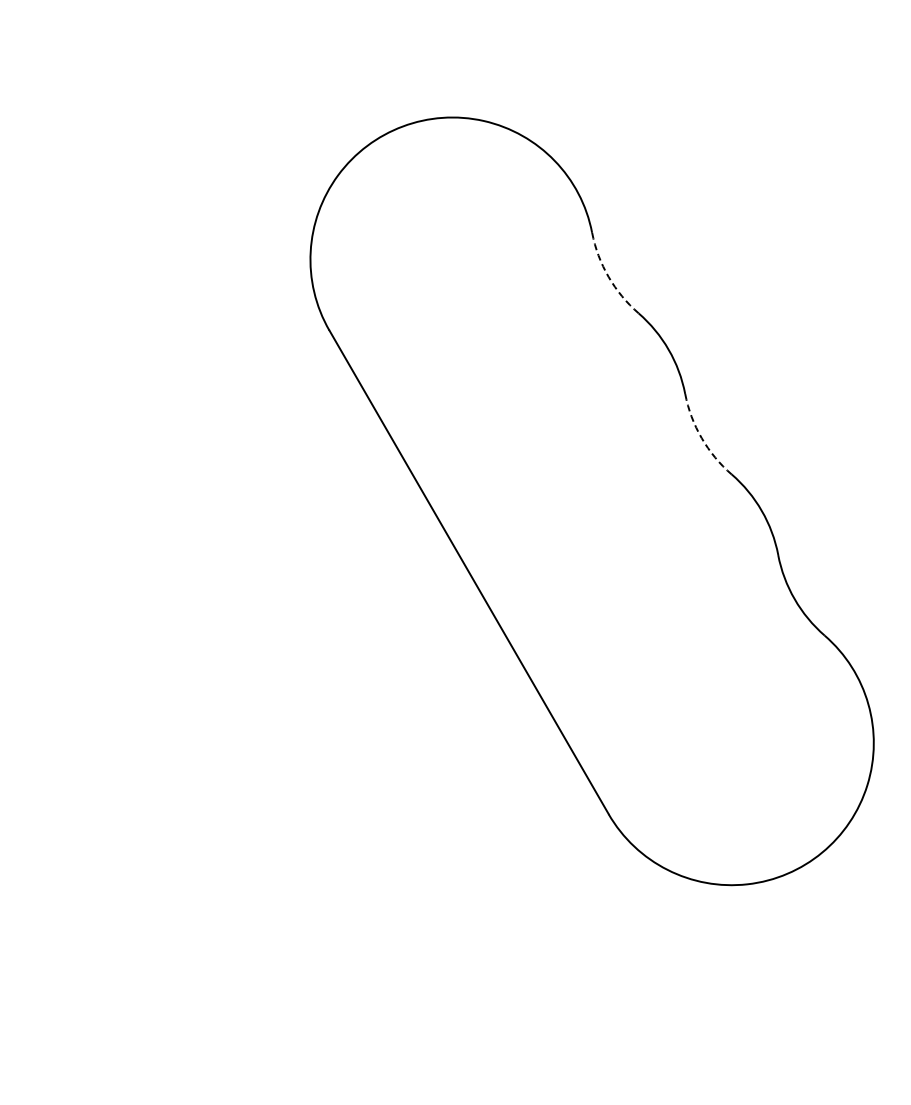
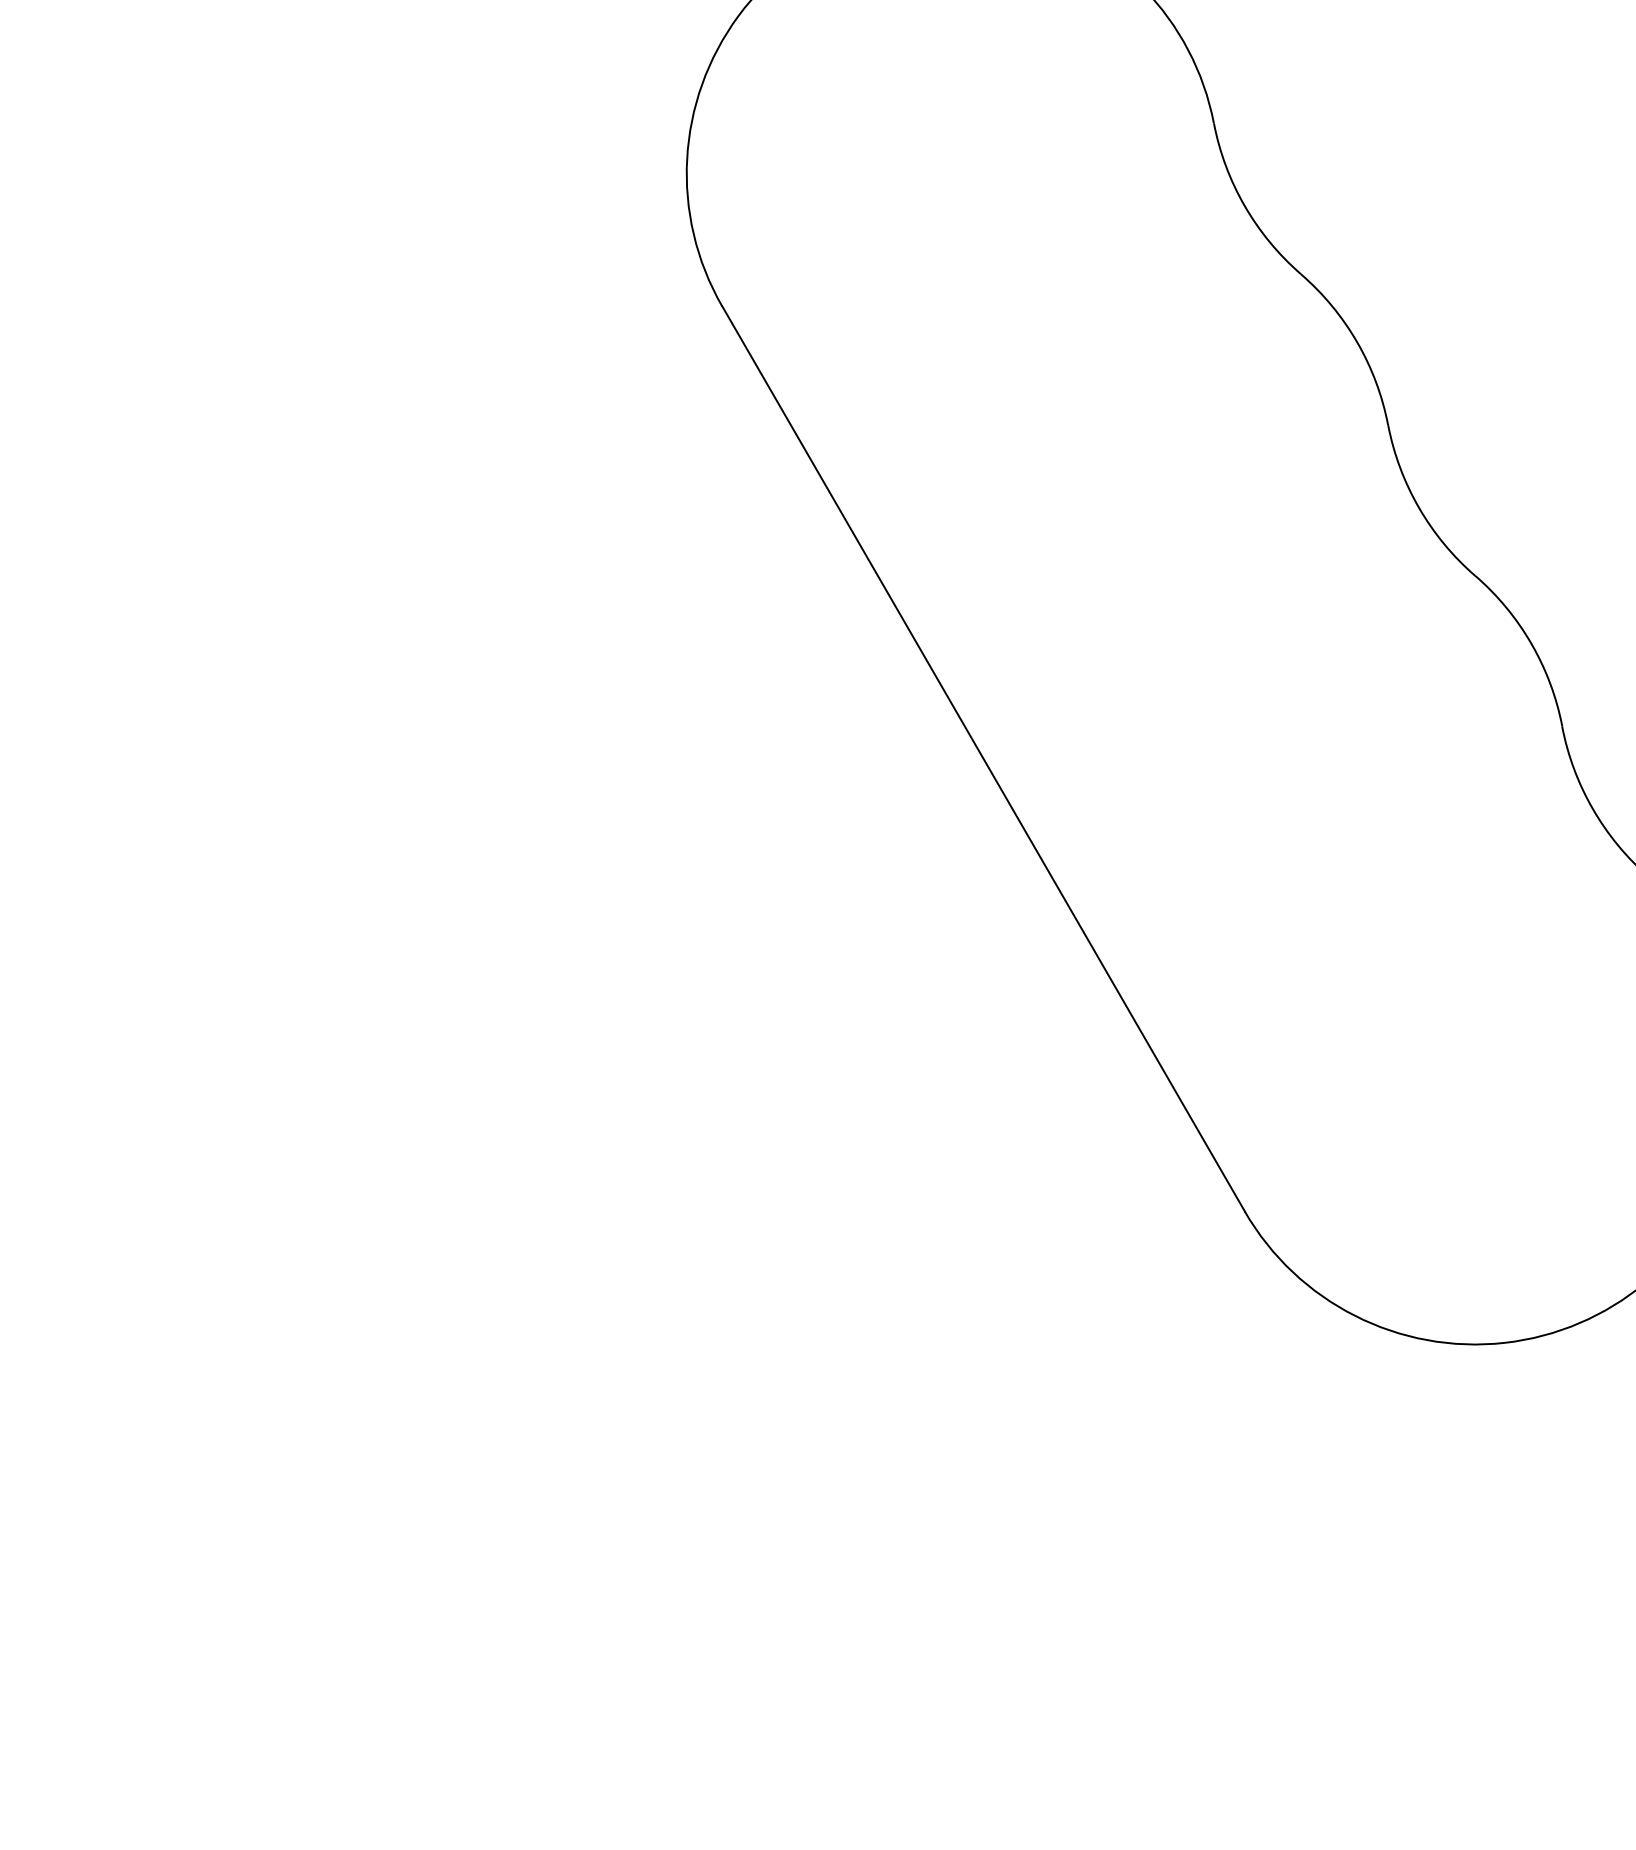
arc: (608, 276) -> (1244, 205), dashed -> solid
arc: (701, 438) -> (1418, 508), dashed -> solid

